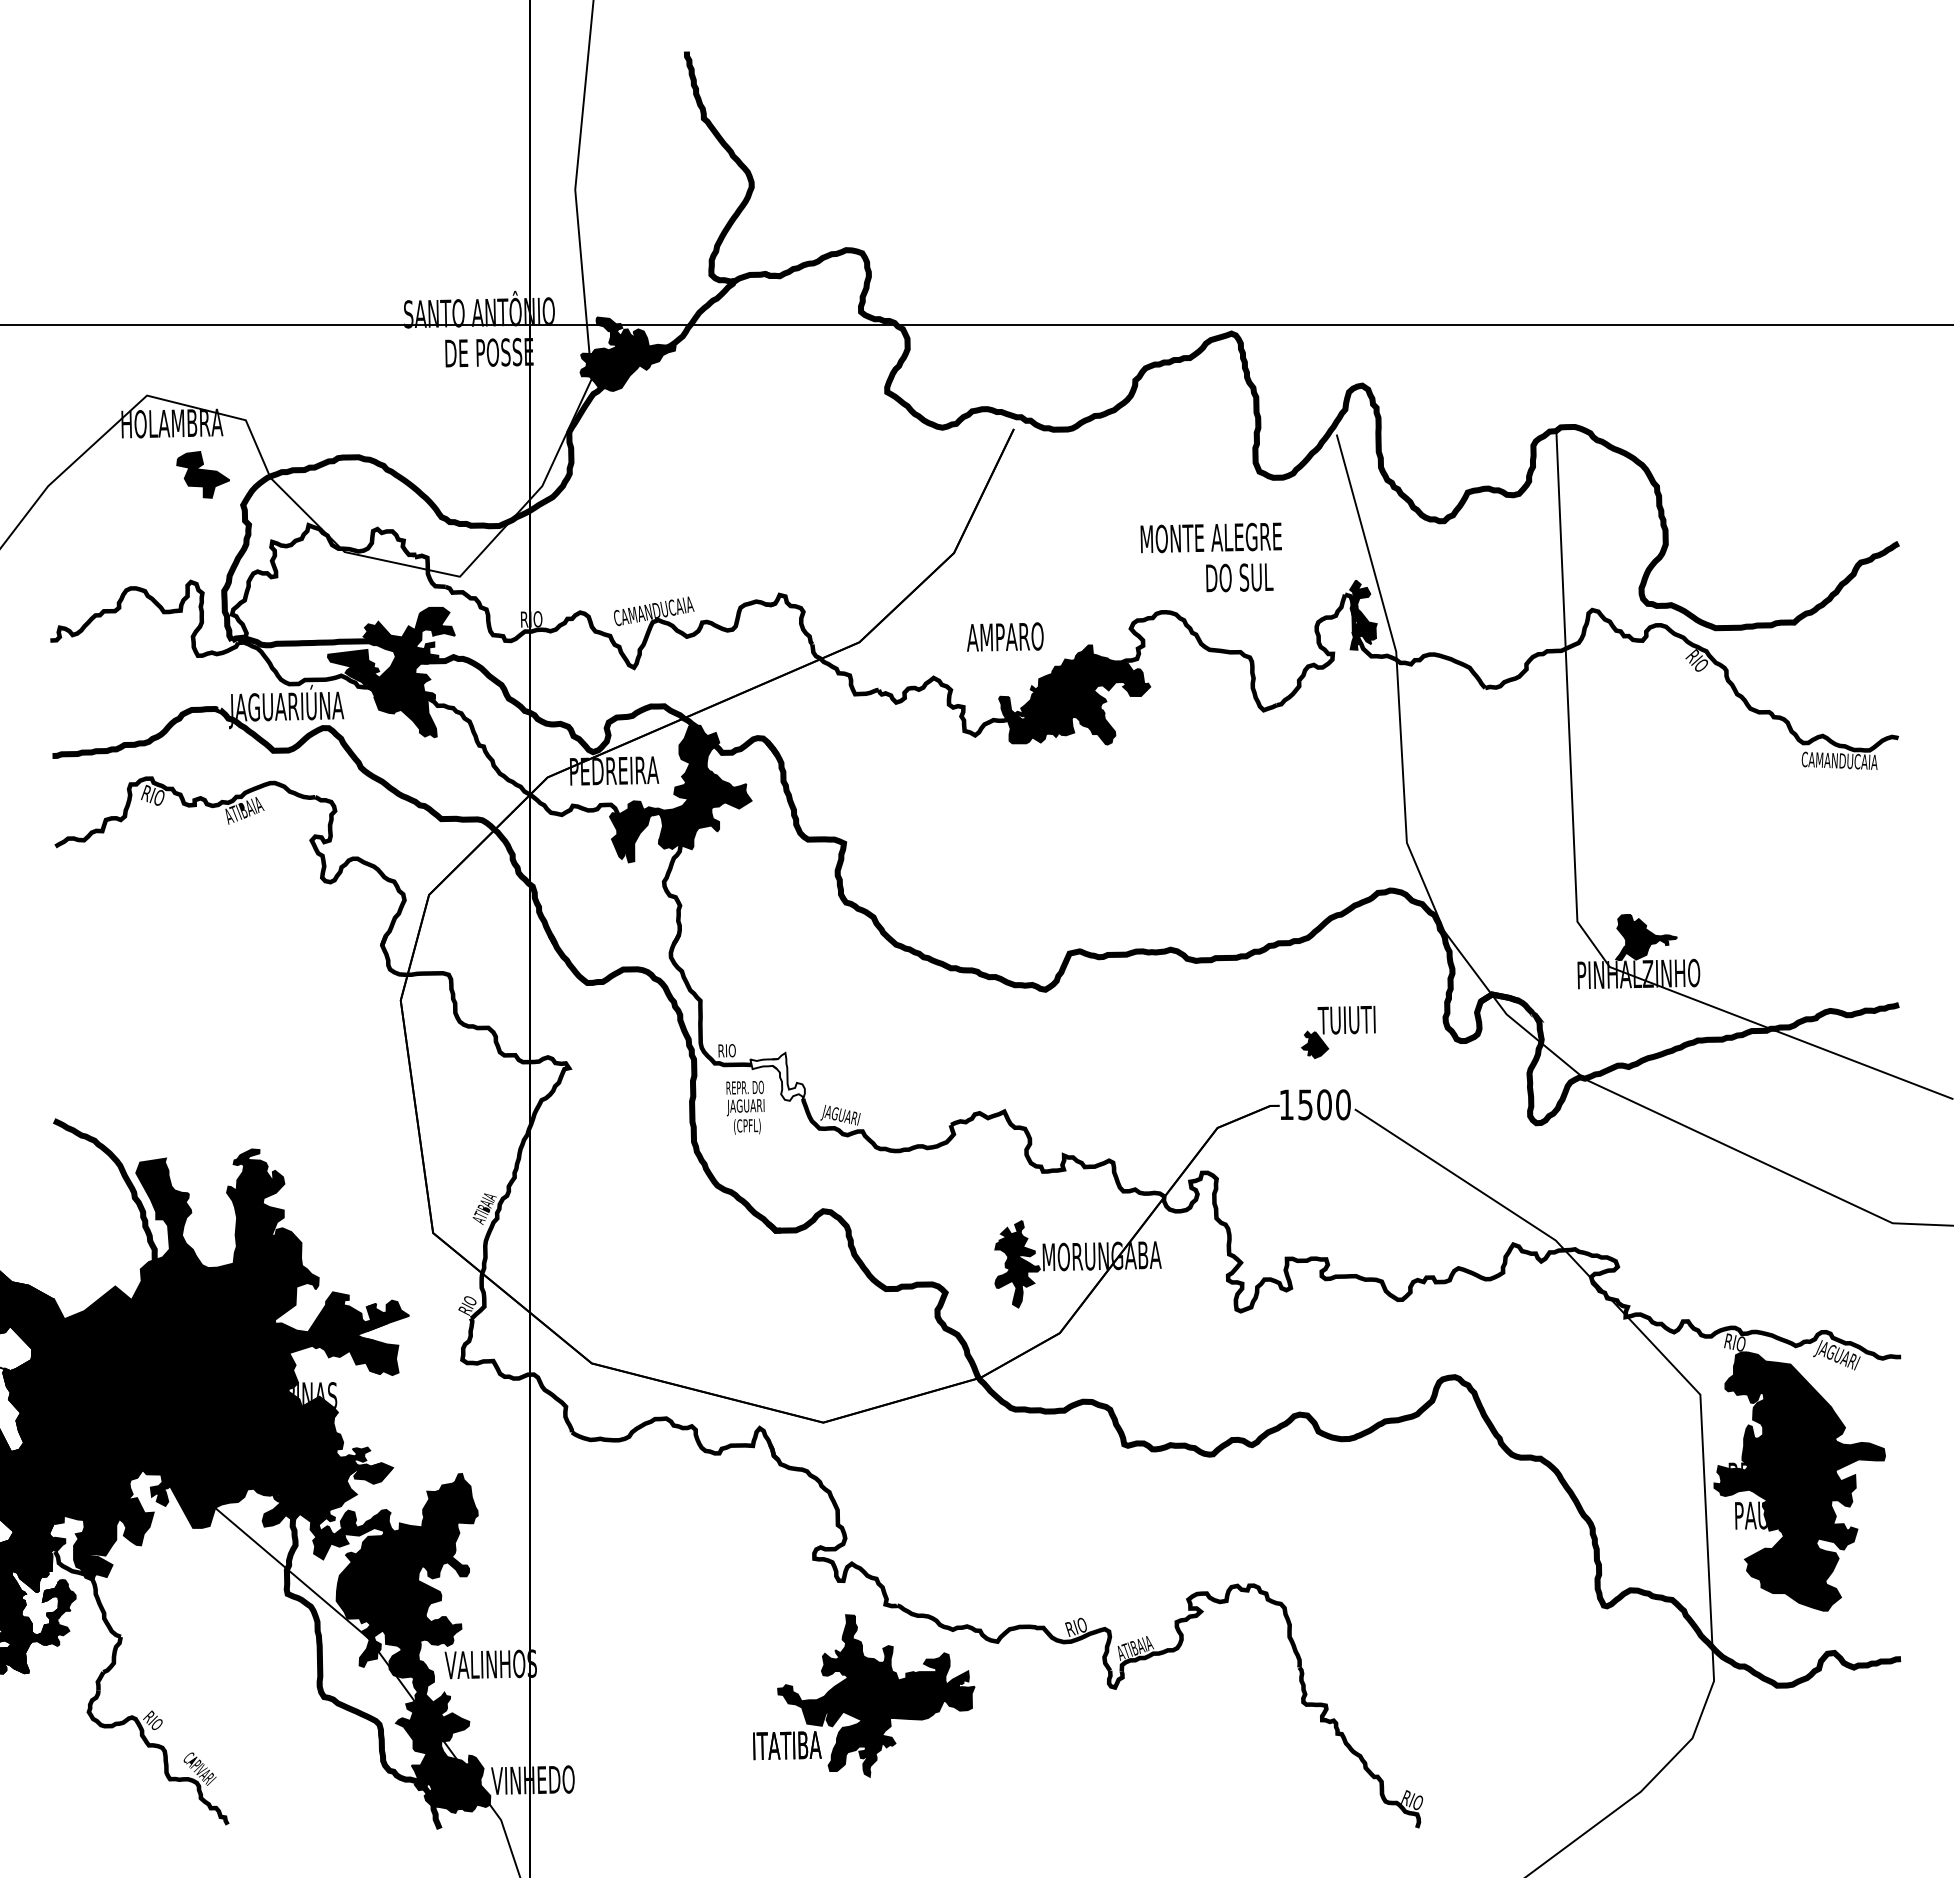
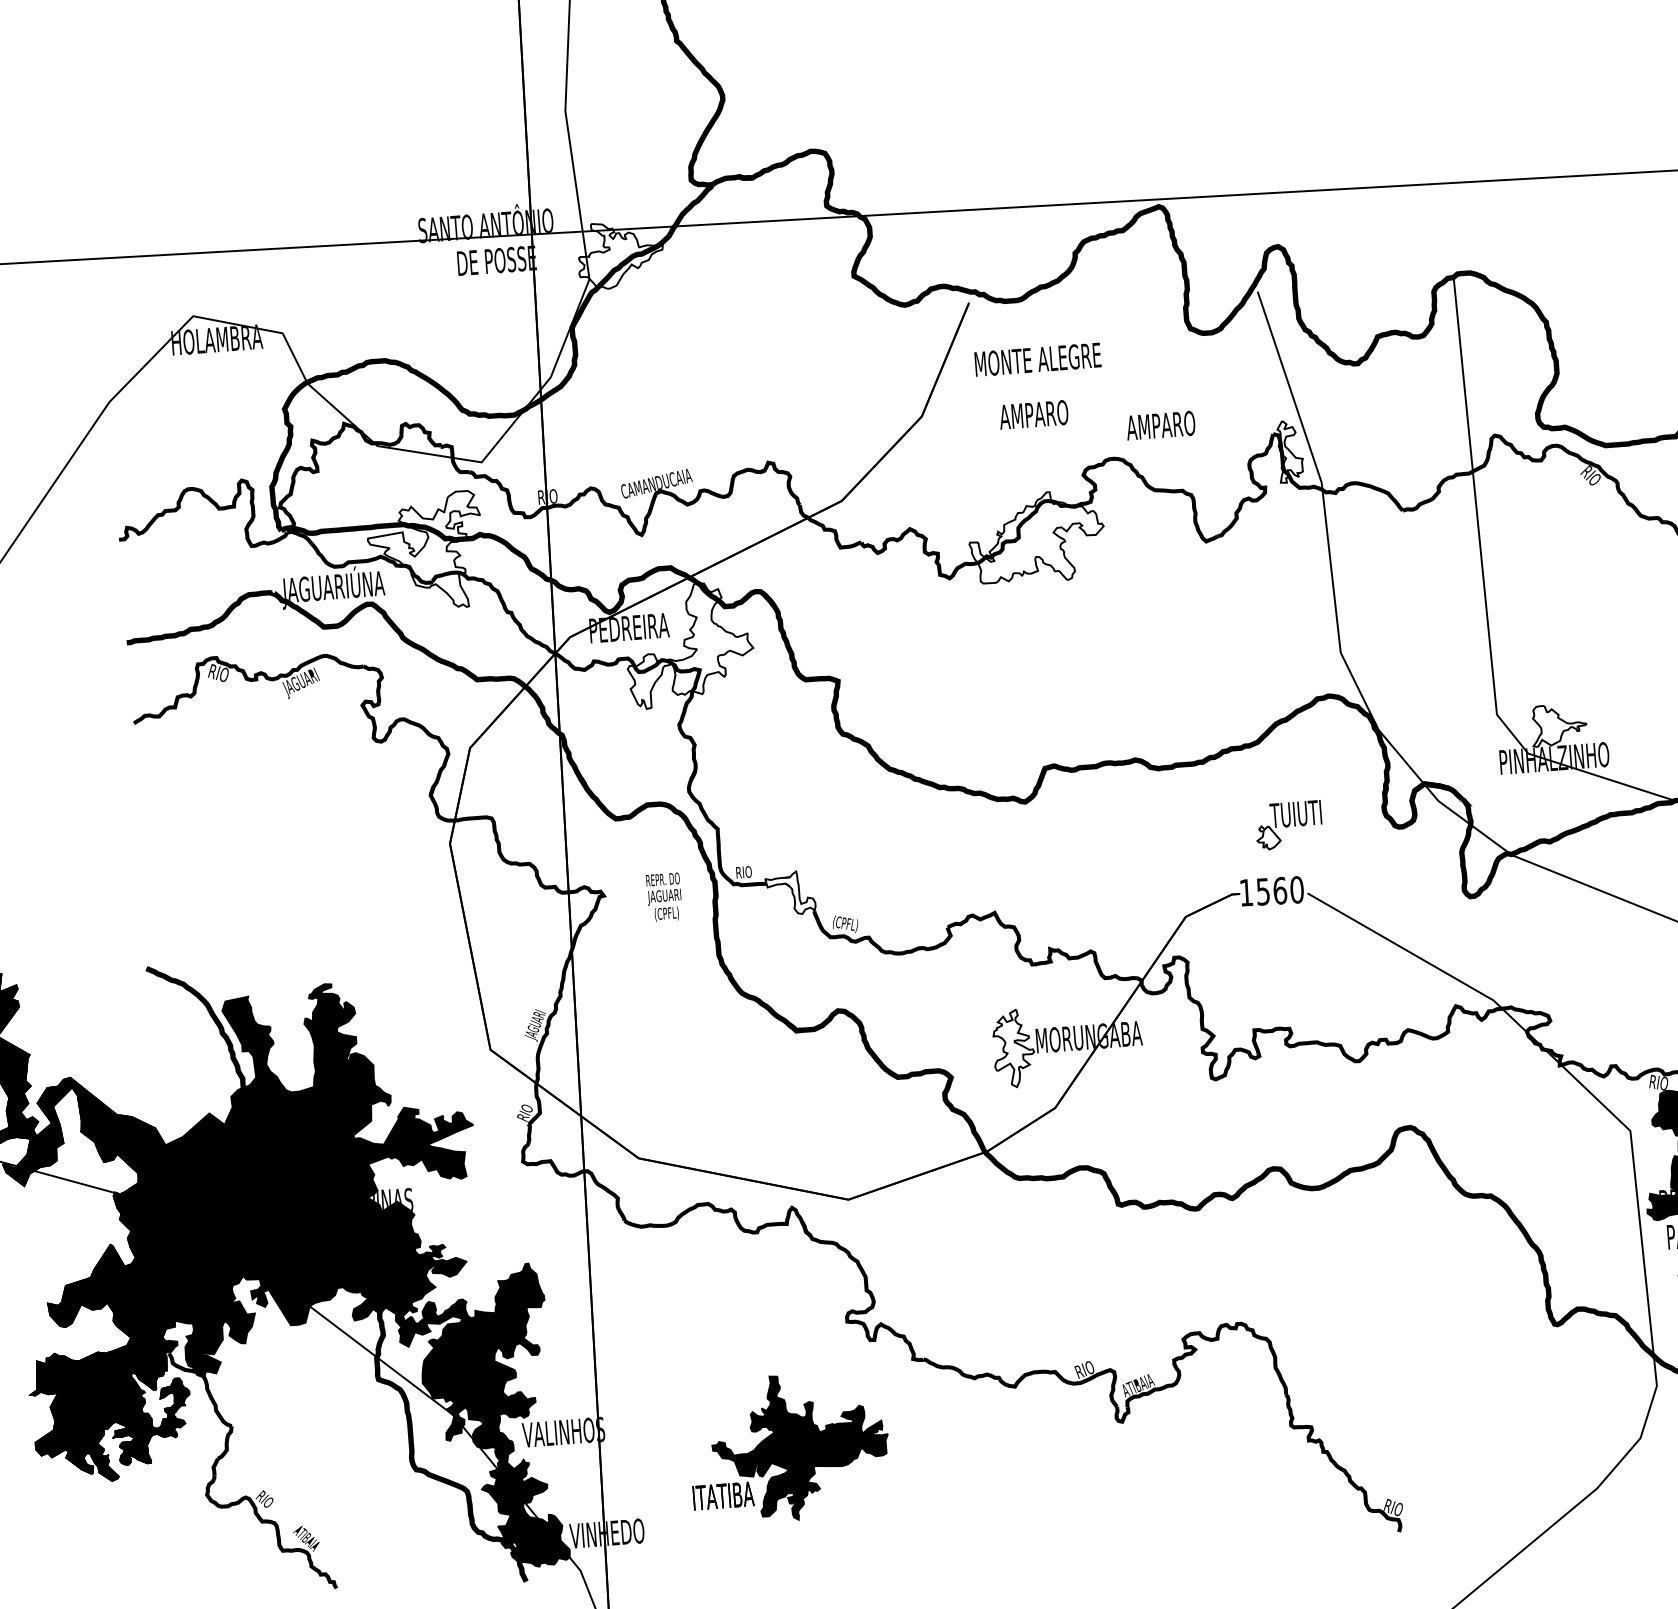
fill: (627, 353) -> (620, 254), removed
part: (202, 474) -> (246, 383), removed
text: (1210, 537) -> (1037, 359), moved
text: (1227, 577) -> (1167, 424), DO SUL -> AMPARO
fill: (1363, 614) -> (1290, 450), removed
text: (1005, 636) -> (1034, 414), moved
fill: (390, 672) -> (424, 551), removed
fill: (1074, 694) -> (1036, 536), removed
fill: (680, 793) -> (689, 644), removed
text: (244, 811) -> (301, 682), ATIBAIA -> JAGUARI
fill: (1646, 937) -> (1559, 725), removed
fill: (1315, 1044) -> (1269, 837), removed
text: (1324, 1104) -> (1280, 890), 1500 -> 1560
text: (745, 1107) -> (664, 897), moved
text: (840, 1114) -> (848, 923), JAGUARI -> (CPFL)
text: (484, 1208) -> (535, 1025), ATIBAIA -> JAGUARI
fill: (1017, 1263) -> (1013, 1047), removed
part: (864, 1695) -> (789, 1447), moved
text: (199, 1768) -> (308, 1539), CAPIVARI -> ATIBAIA

